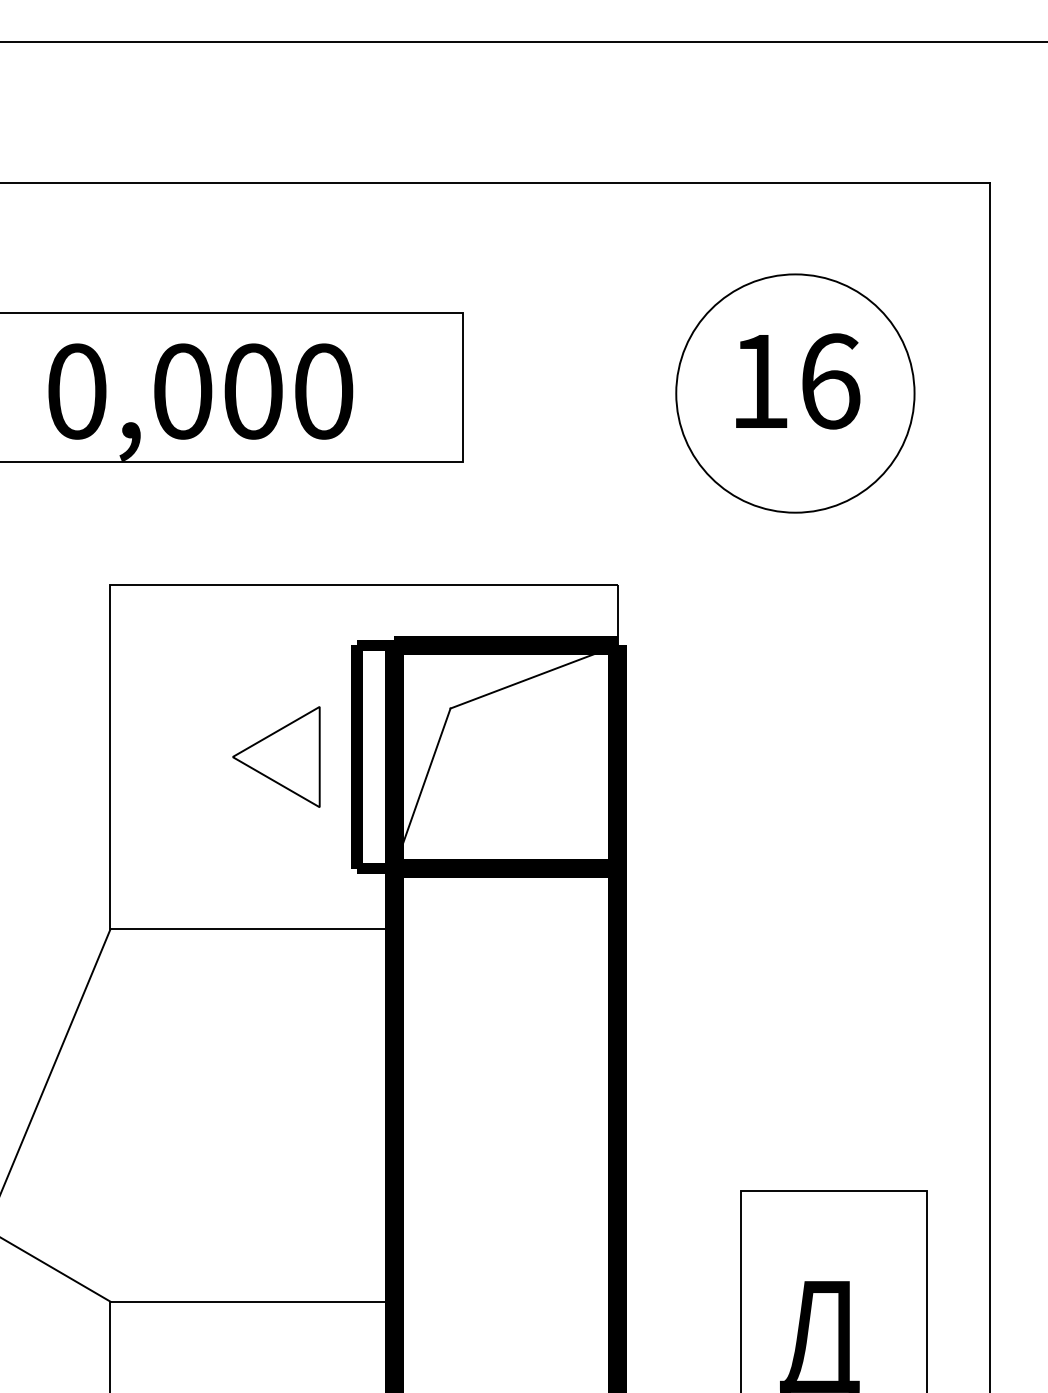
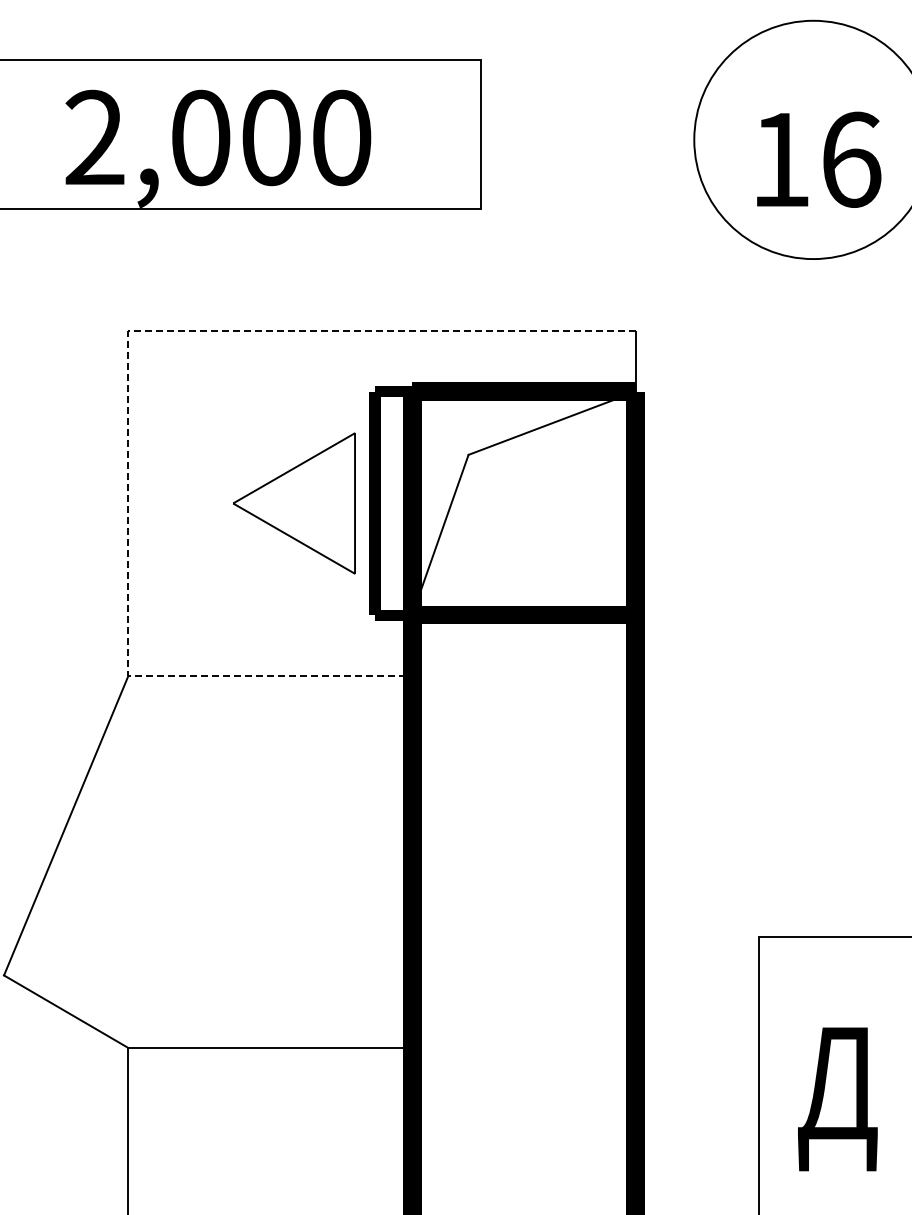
text: (798, 381) -> (819, 159), moved
text: (76, 391) -> (94, 137), 0,000 -> 2,000
line: (110, 645) -> (128, 391), solid -> dashed
part: (276, 756) -> (294, 502), size x1.4

